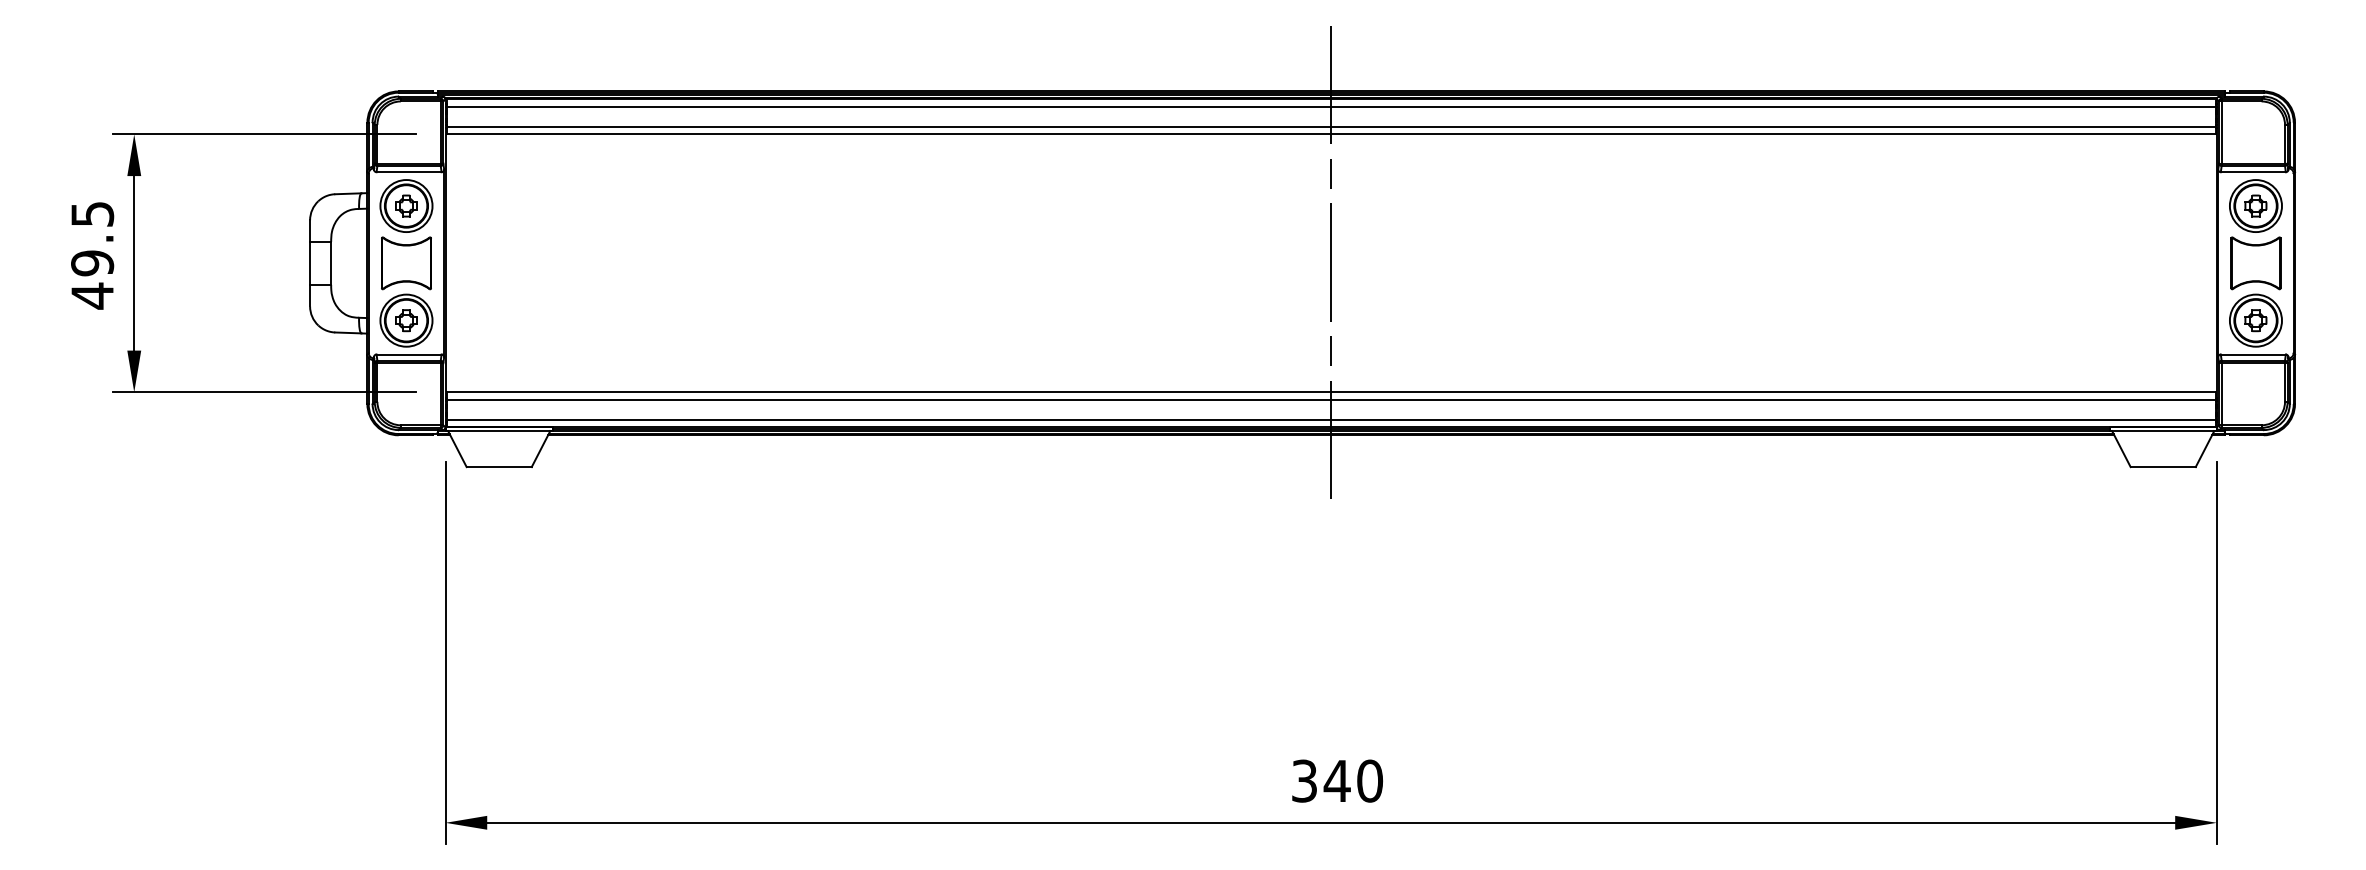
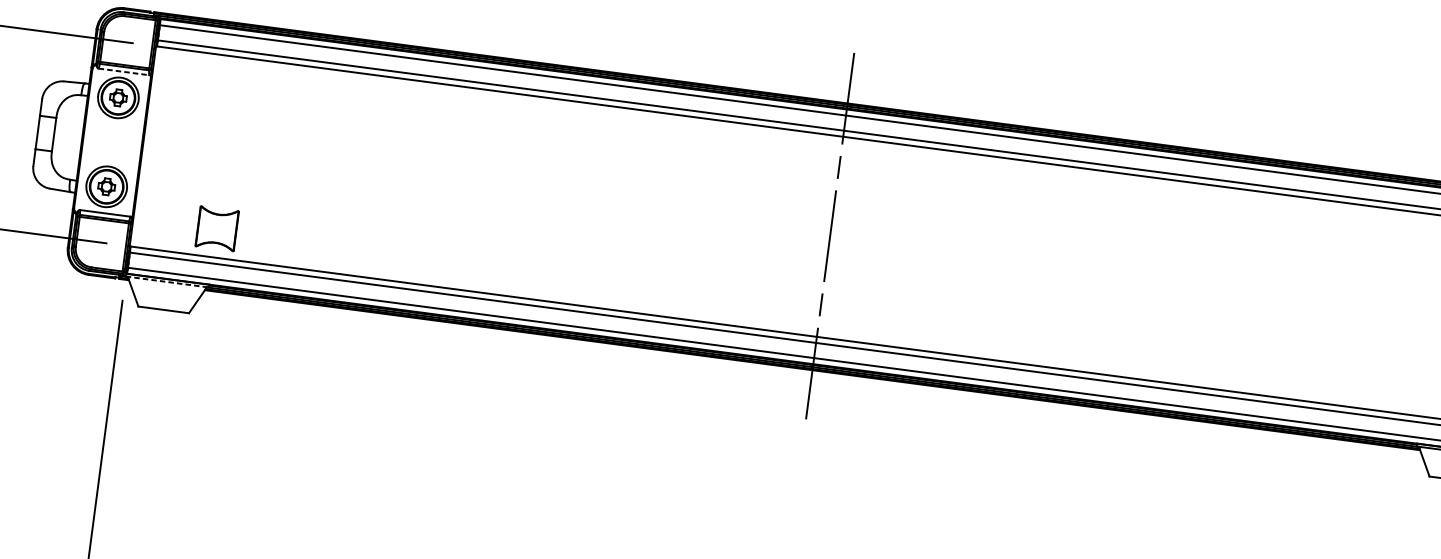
line: (409, 172) -> (124, 72), solid -> dashed
part: (406, 263) -> (217, 228), moved
line: (499, 431) -> (167, 282), solid -> dashed

